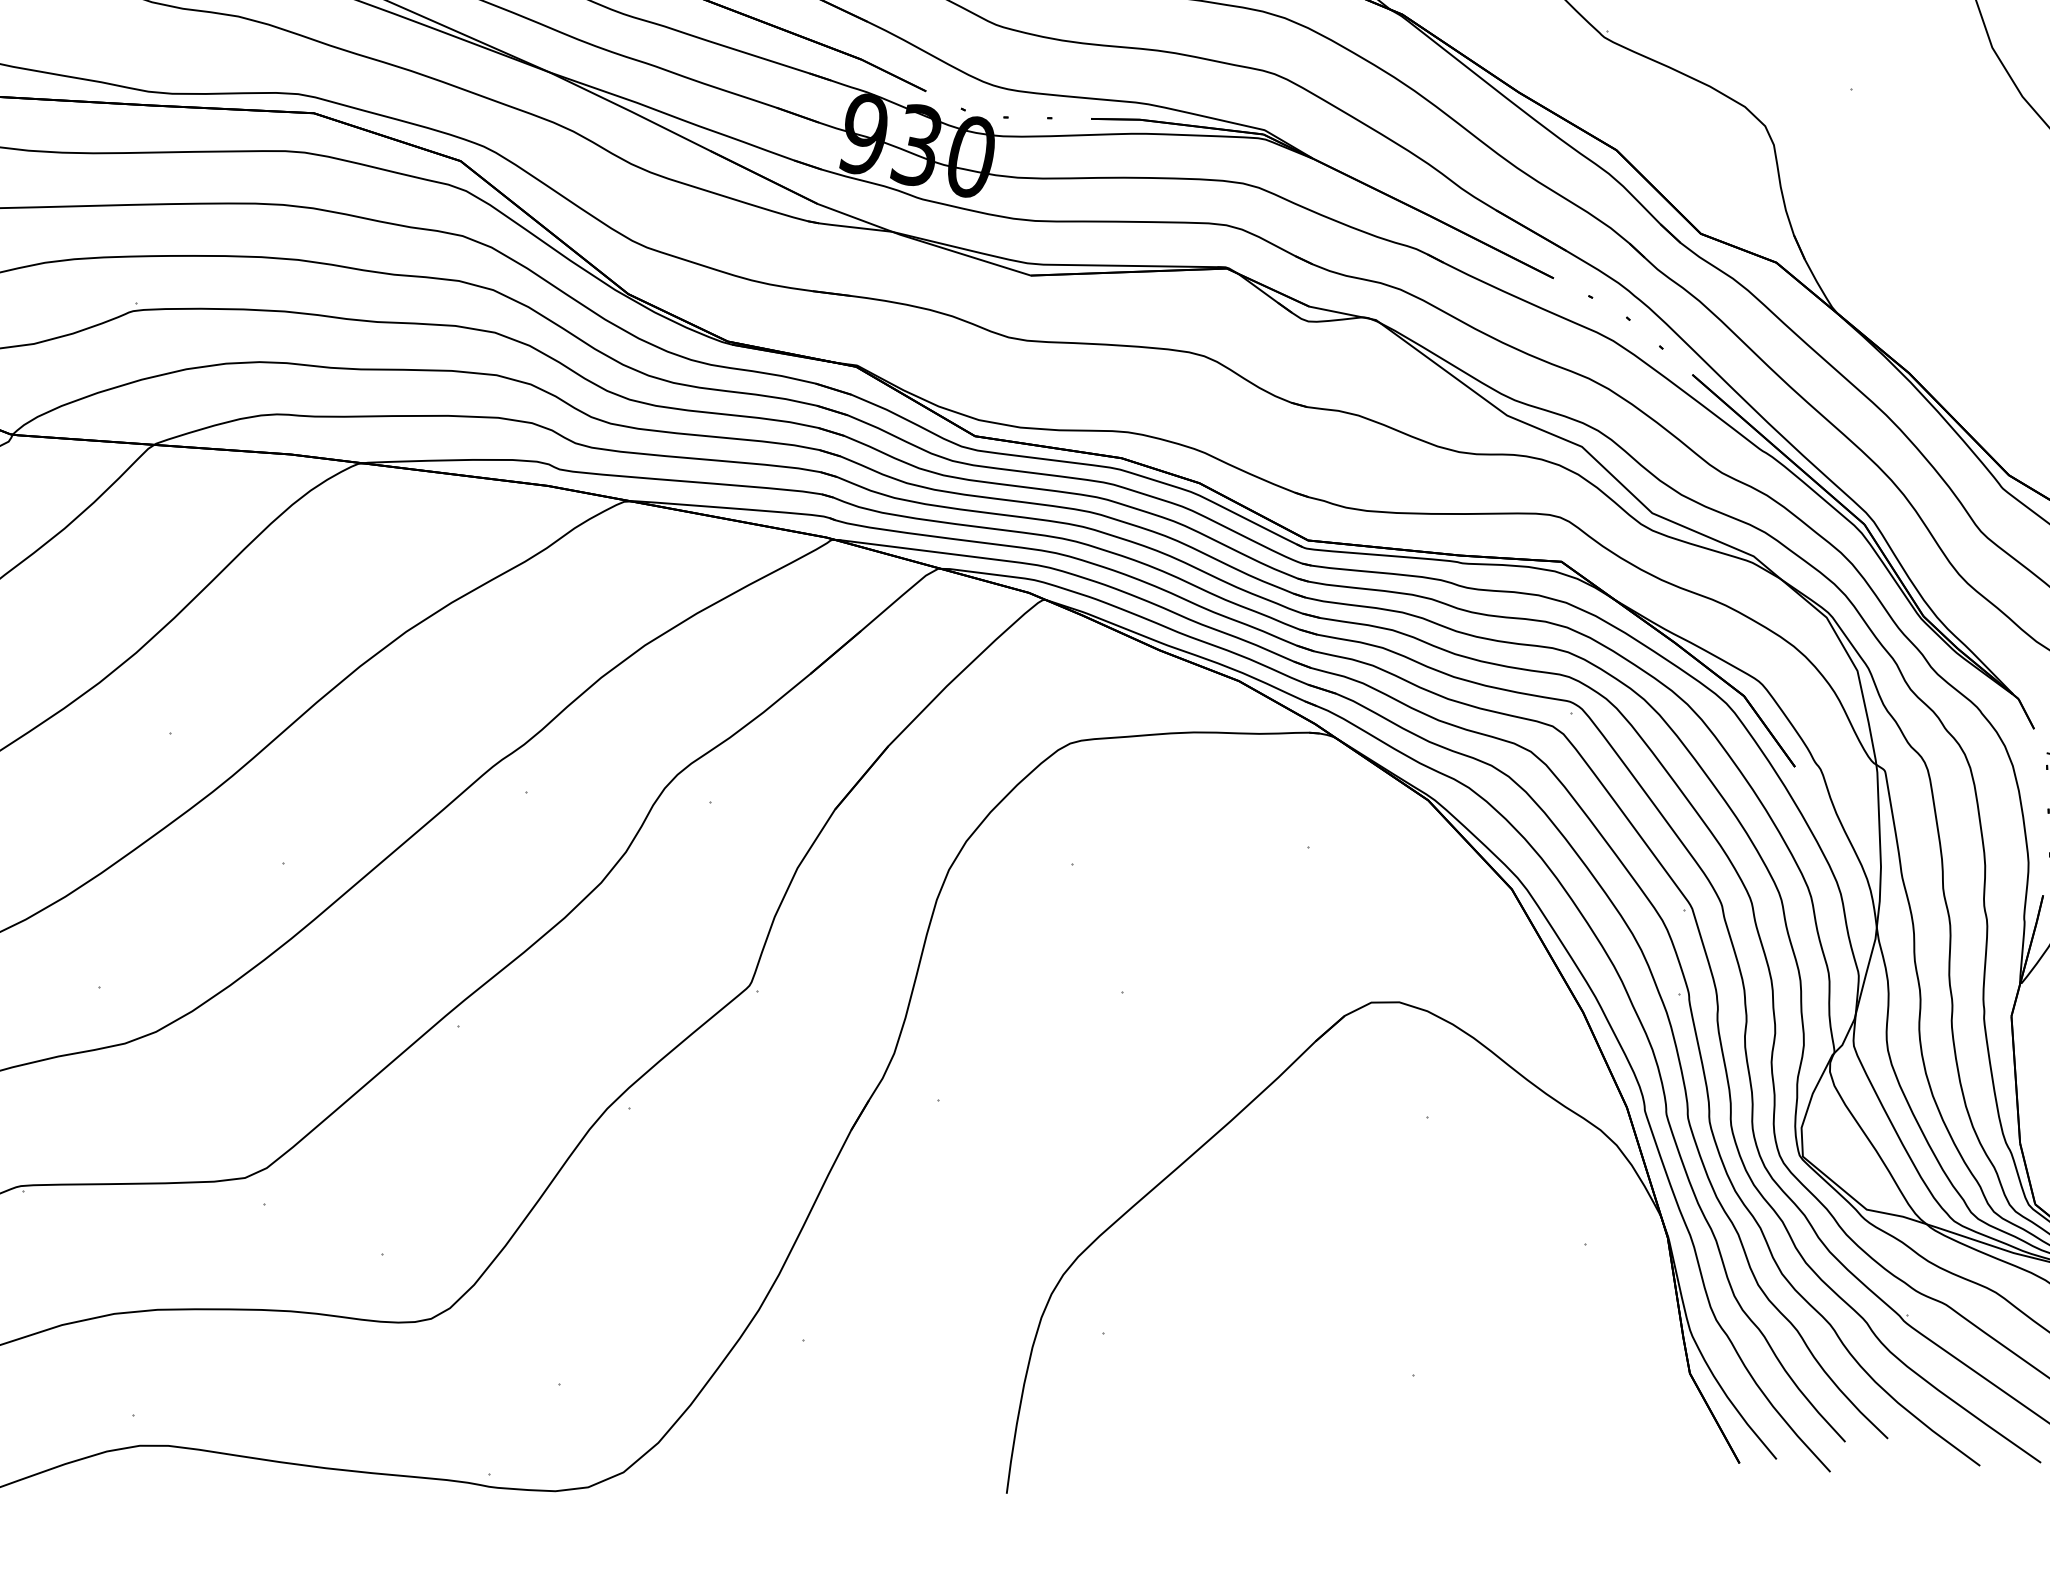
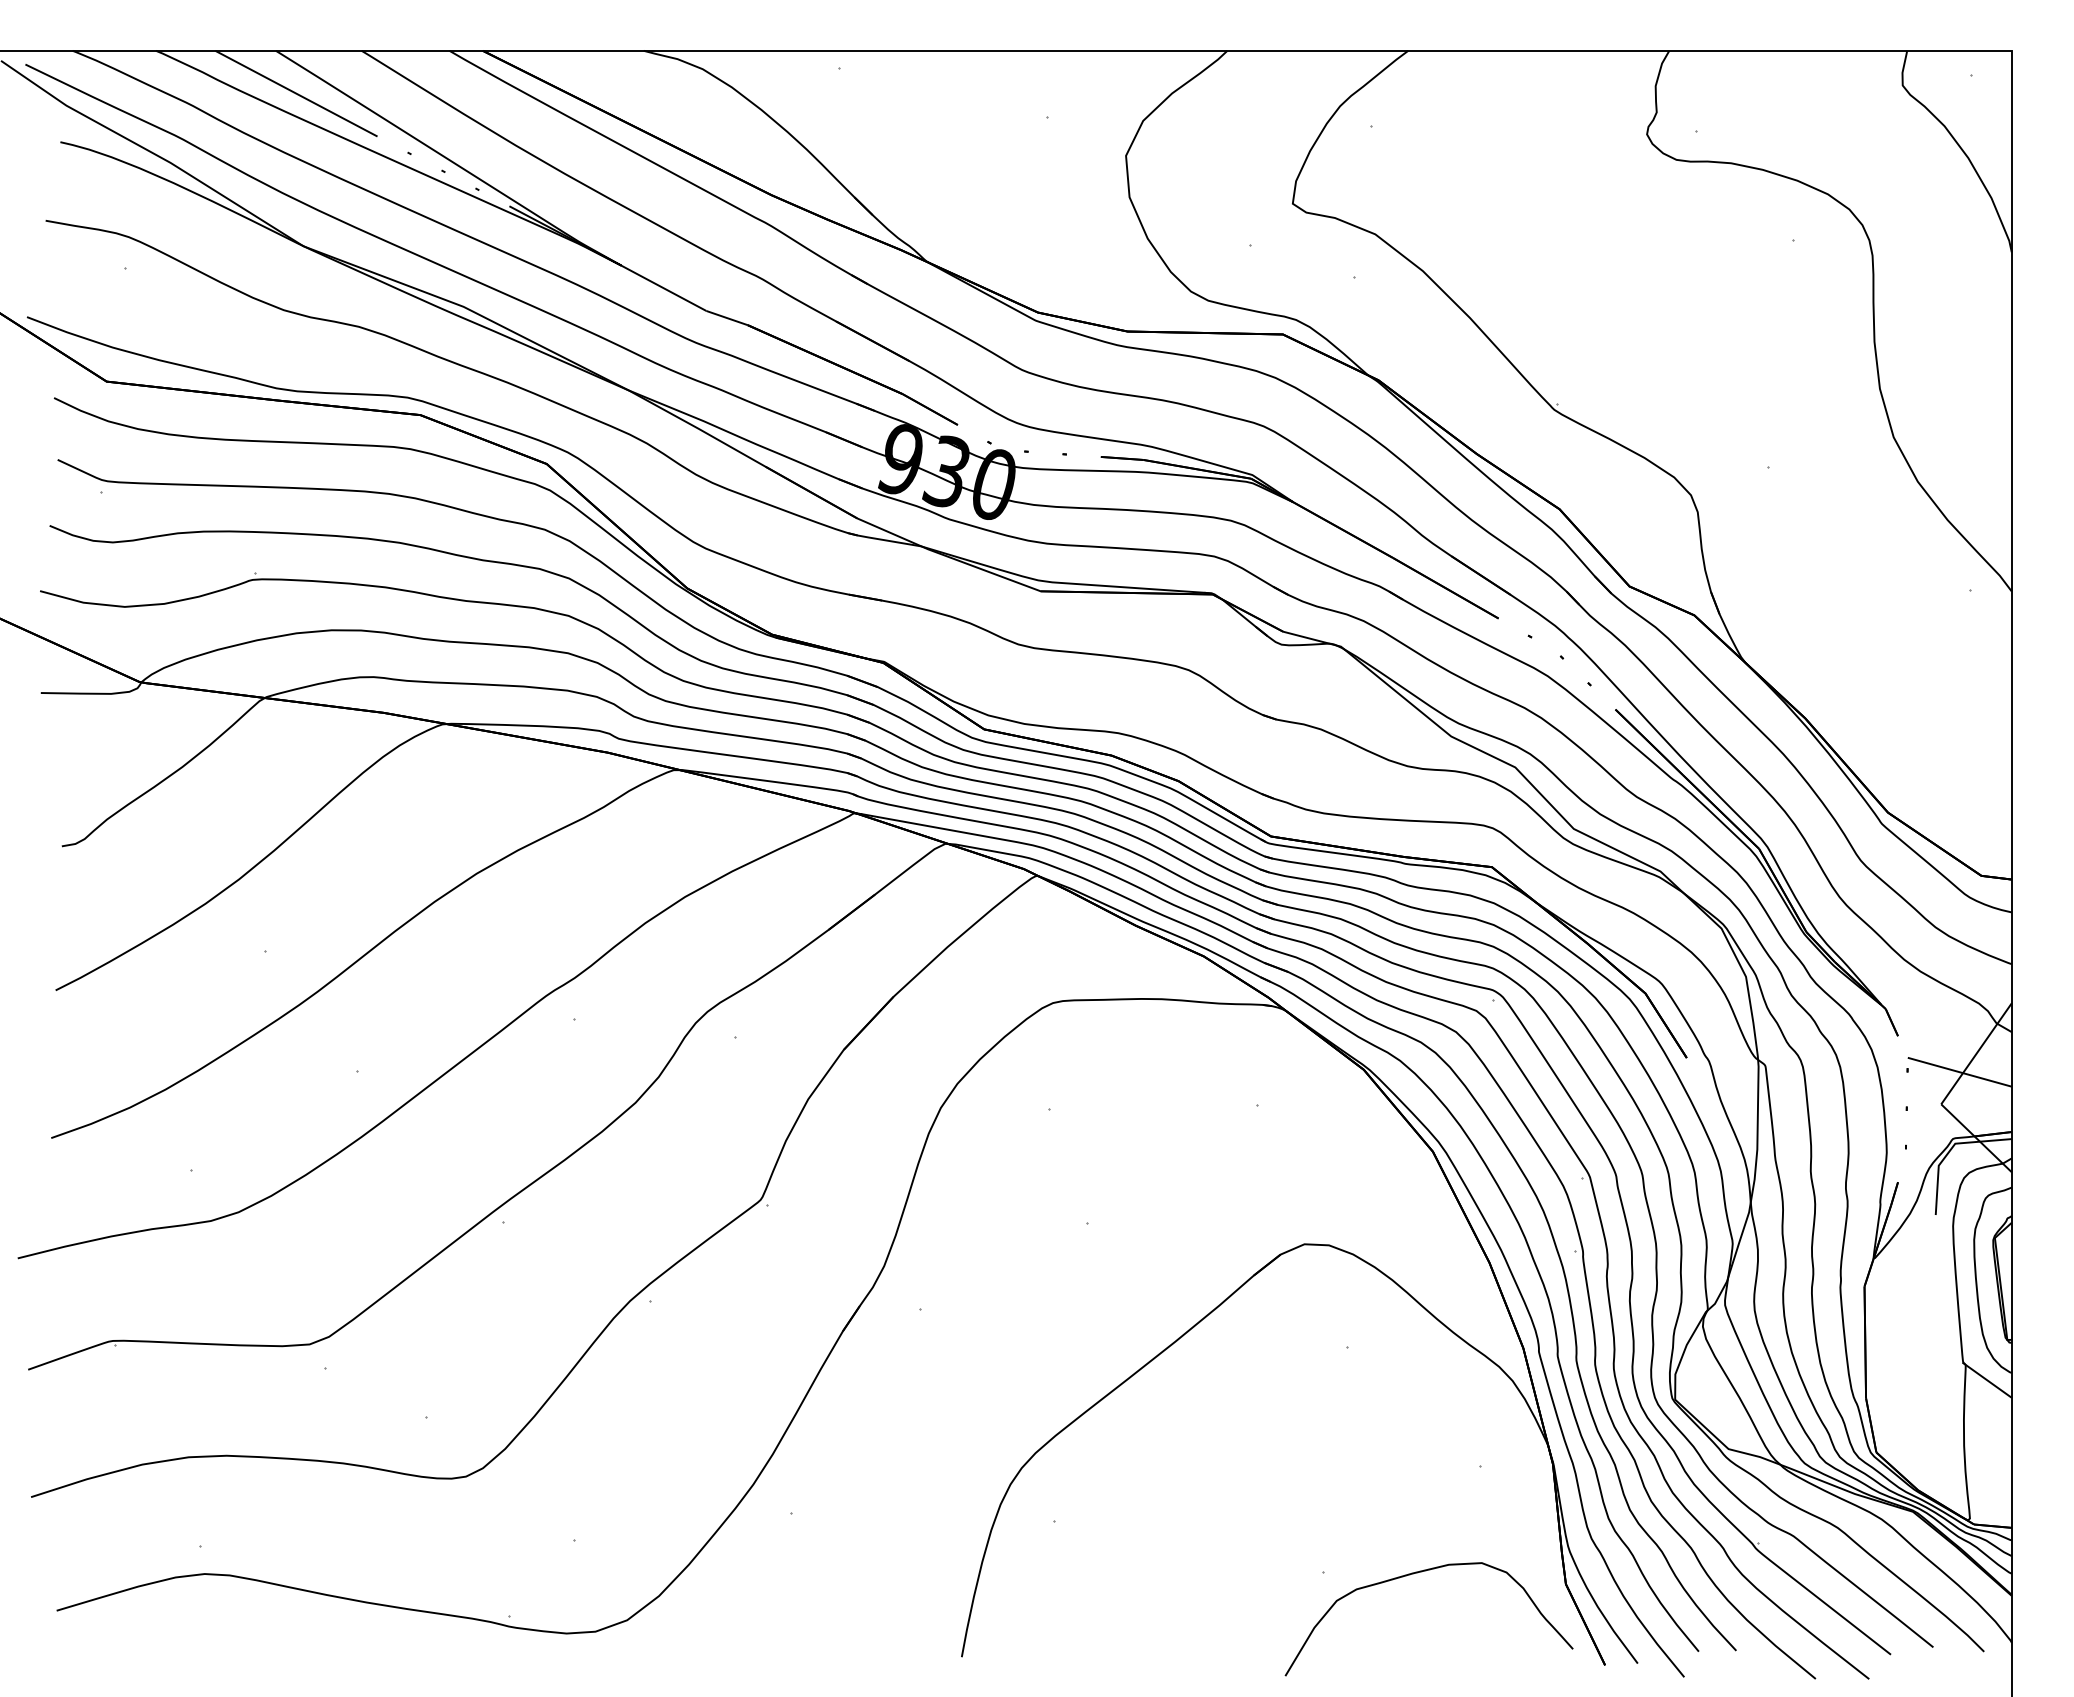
curve: (1520, 1370) -> (1417, 1573), added

